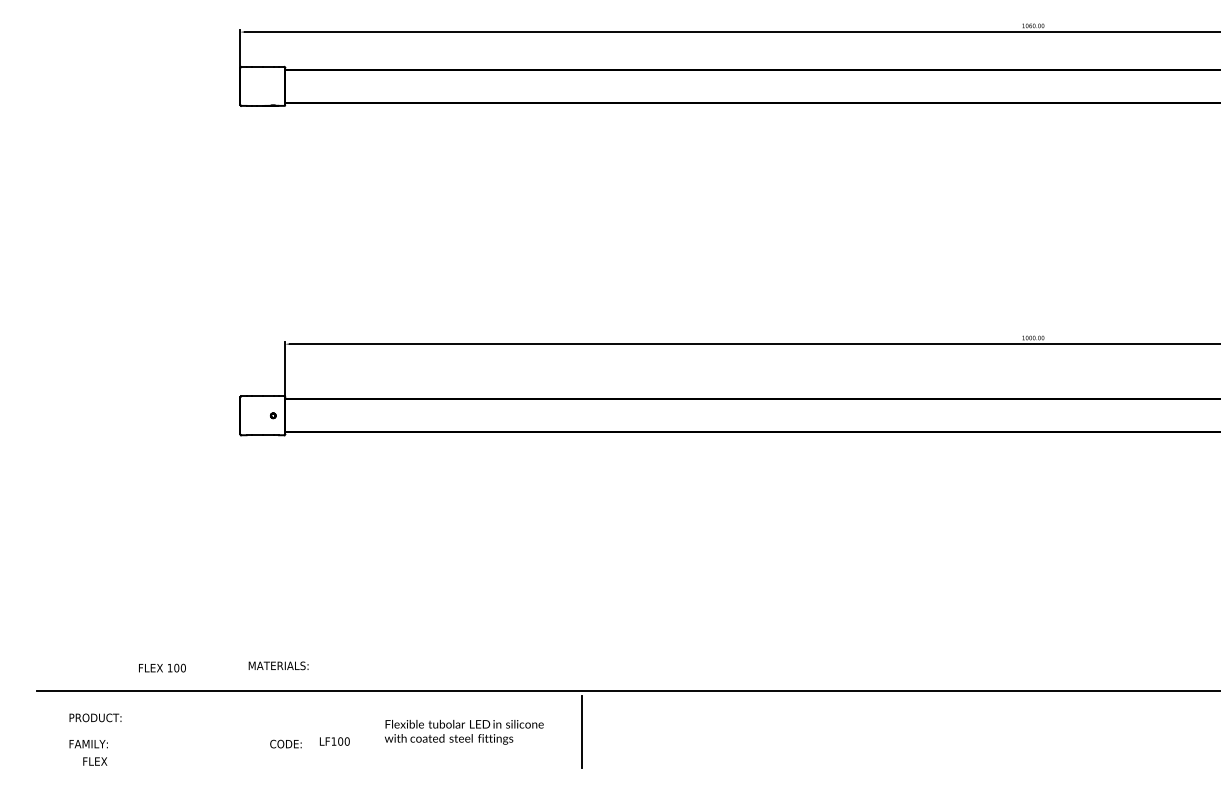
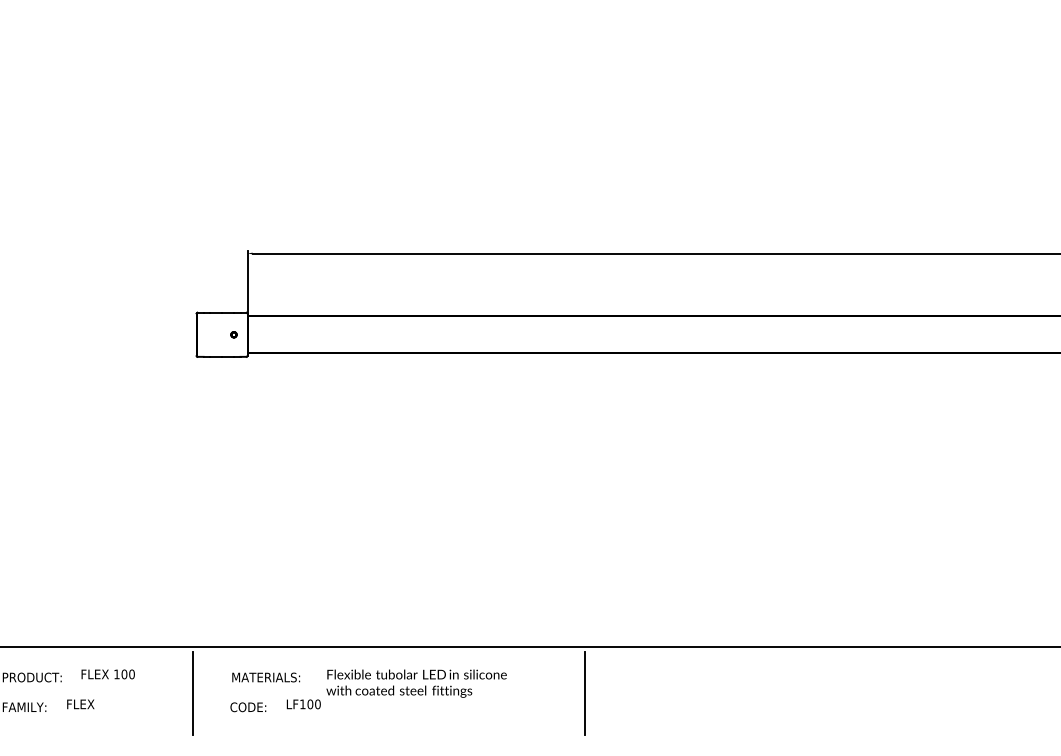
text: (278, 665) -> (265, 677), moved
text: (162, 667) -> (108, 673), moved
line: (237, 731) -> (193, 692), added
text: (464, 731) -> (416, 682), moved
text: (95, 761) -> (81, 704), moved

